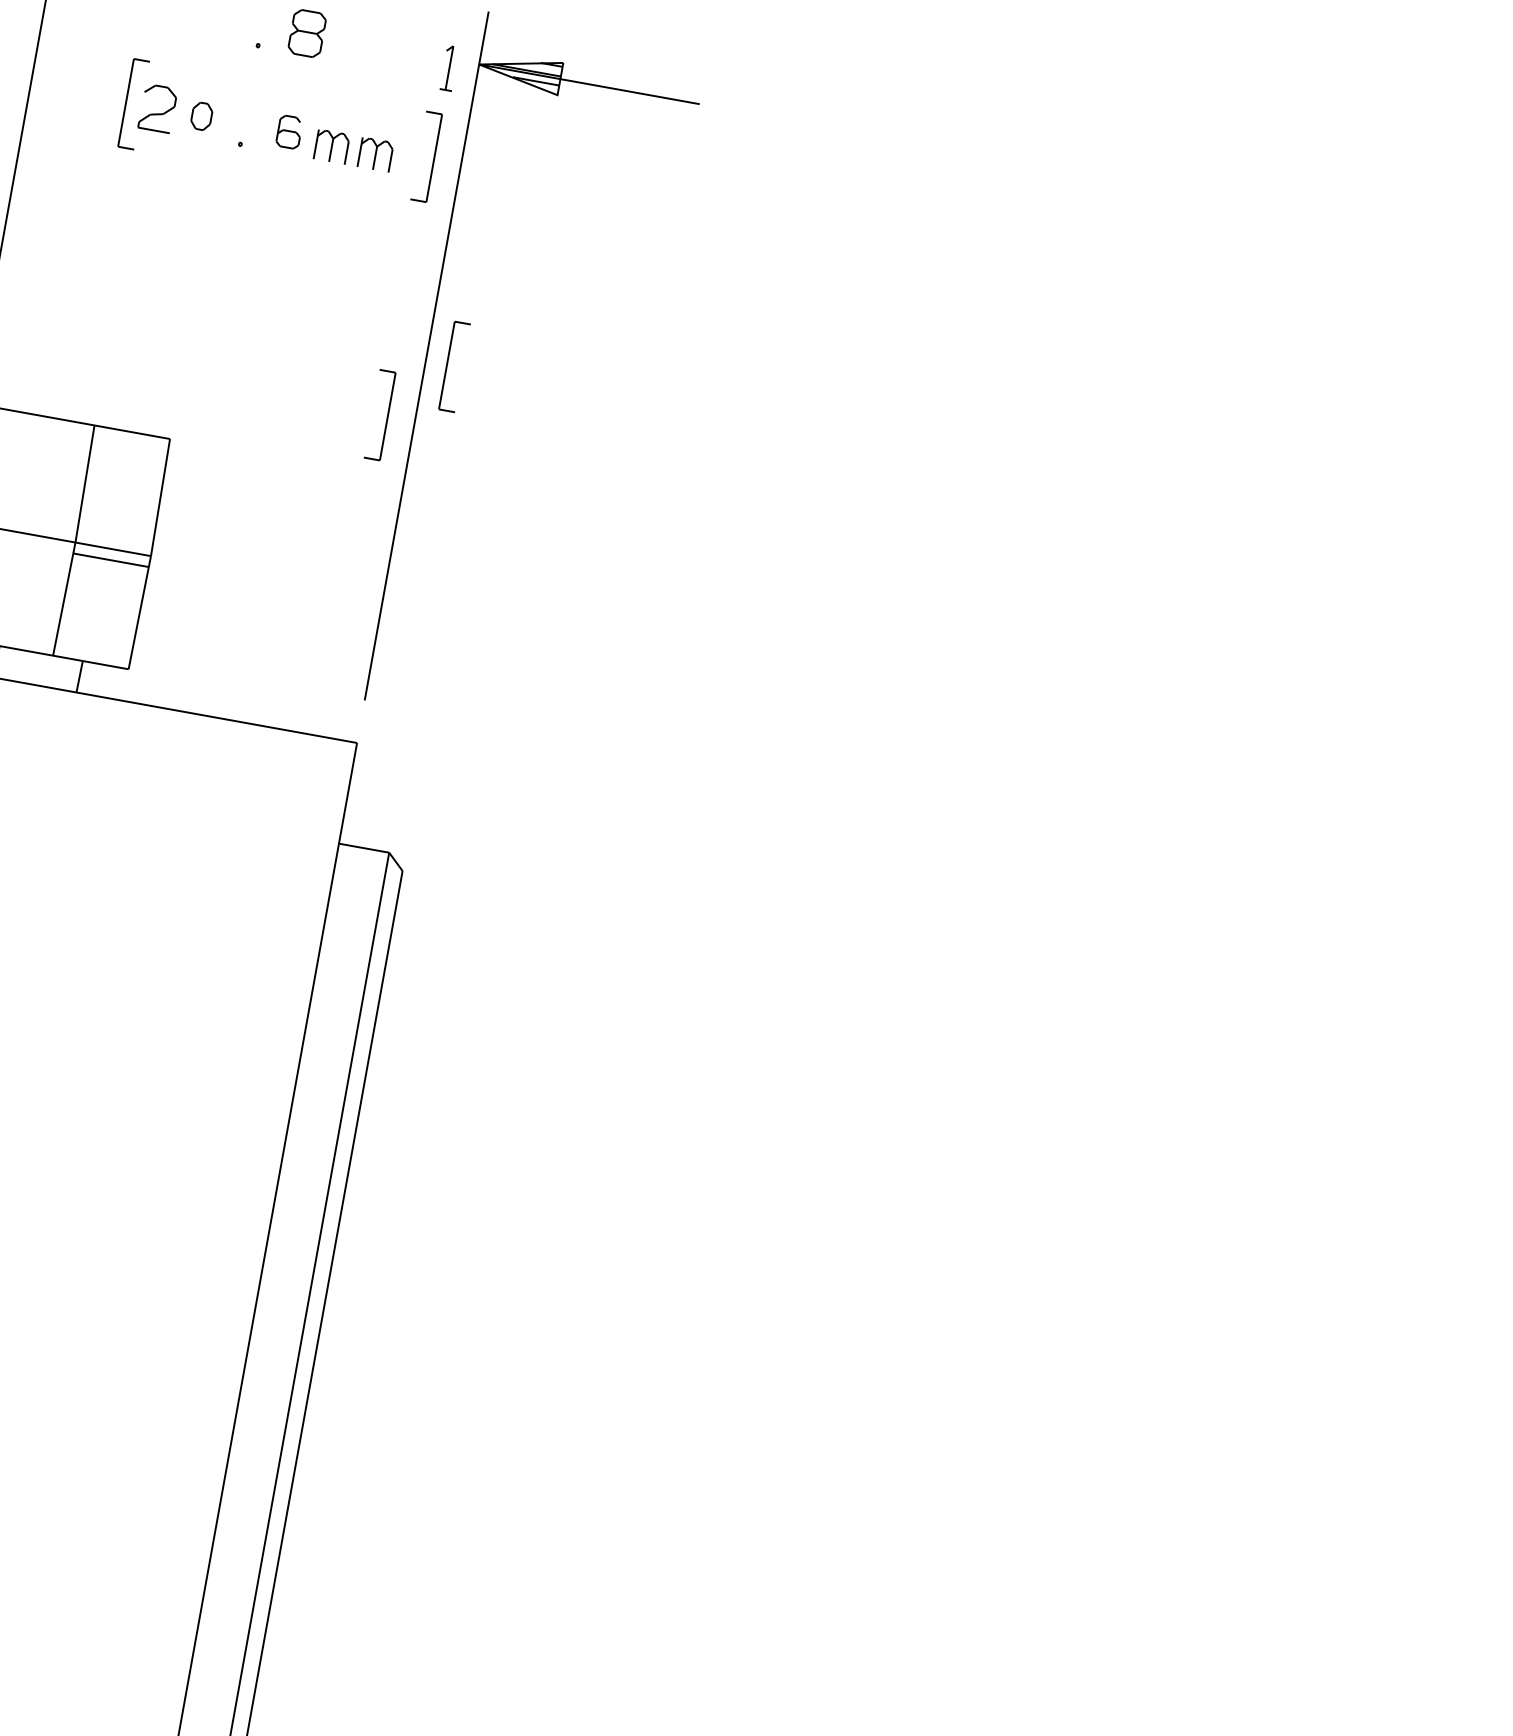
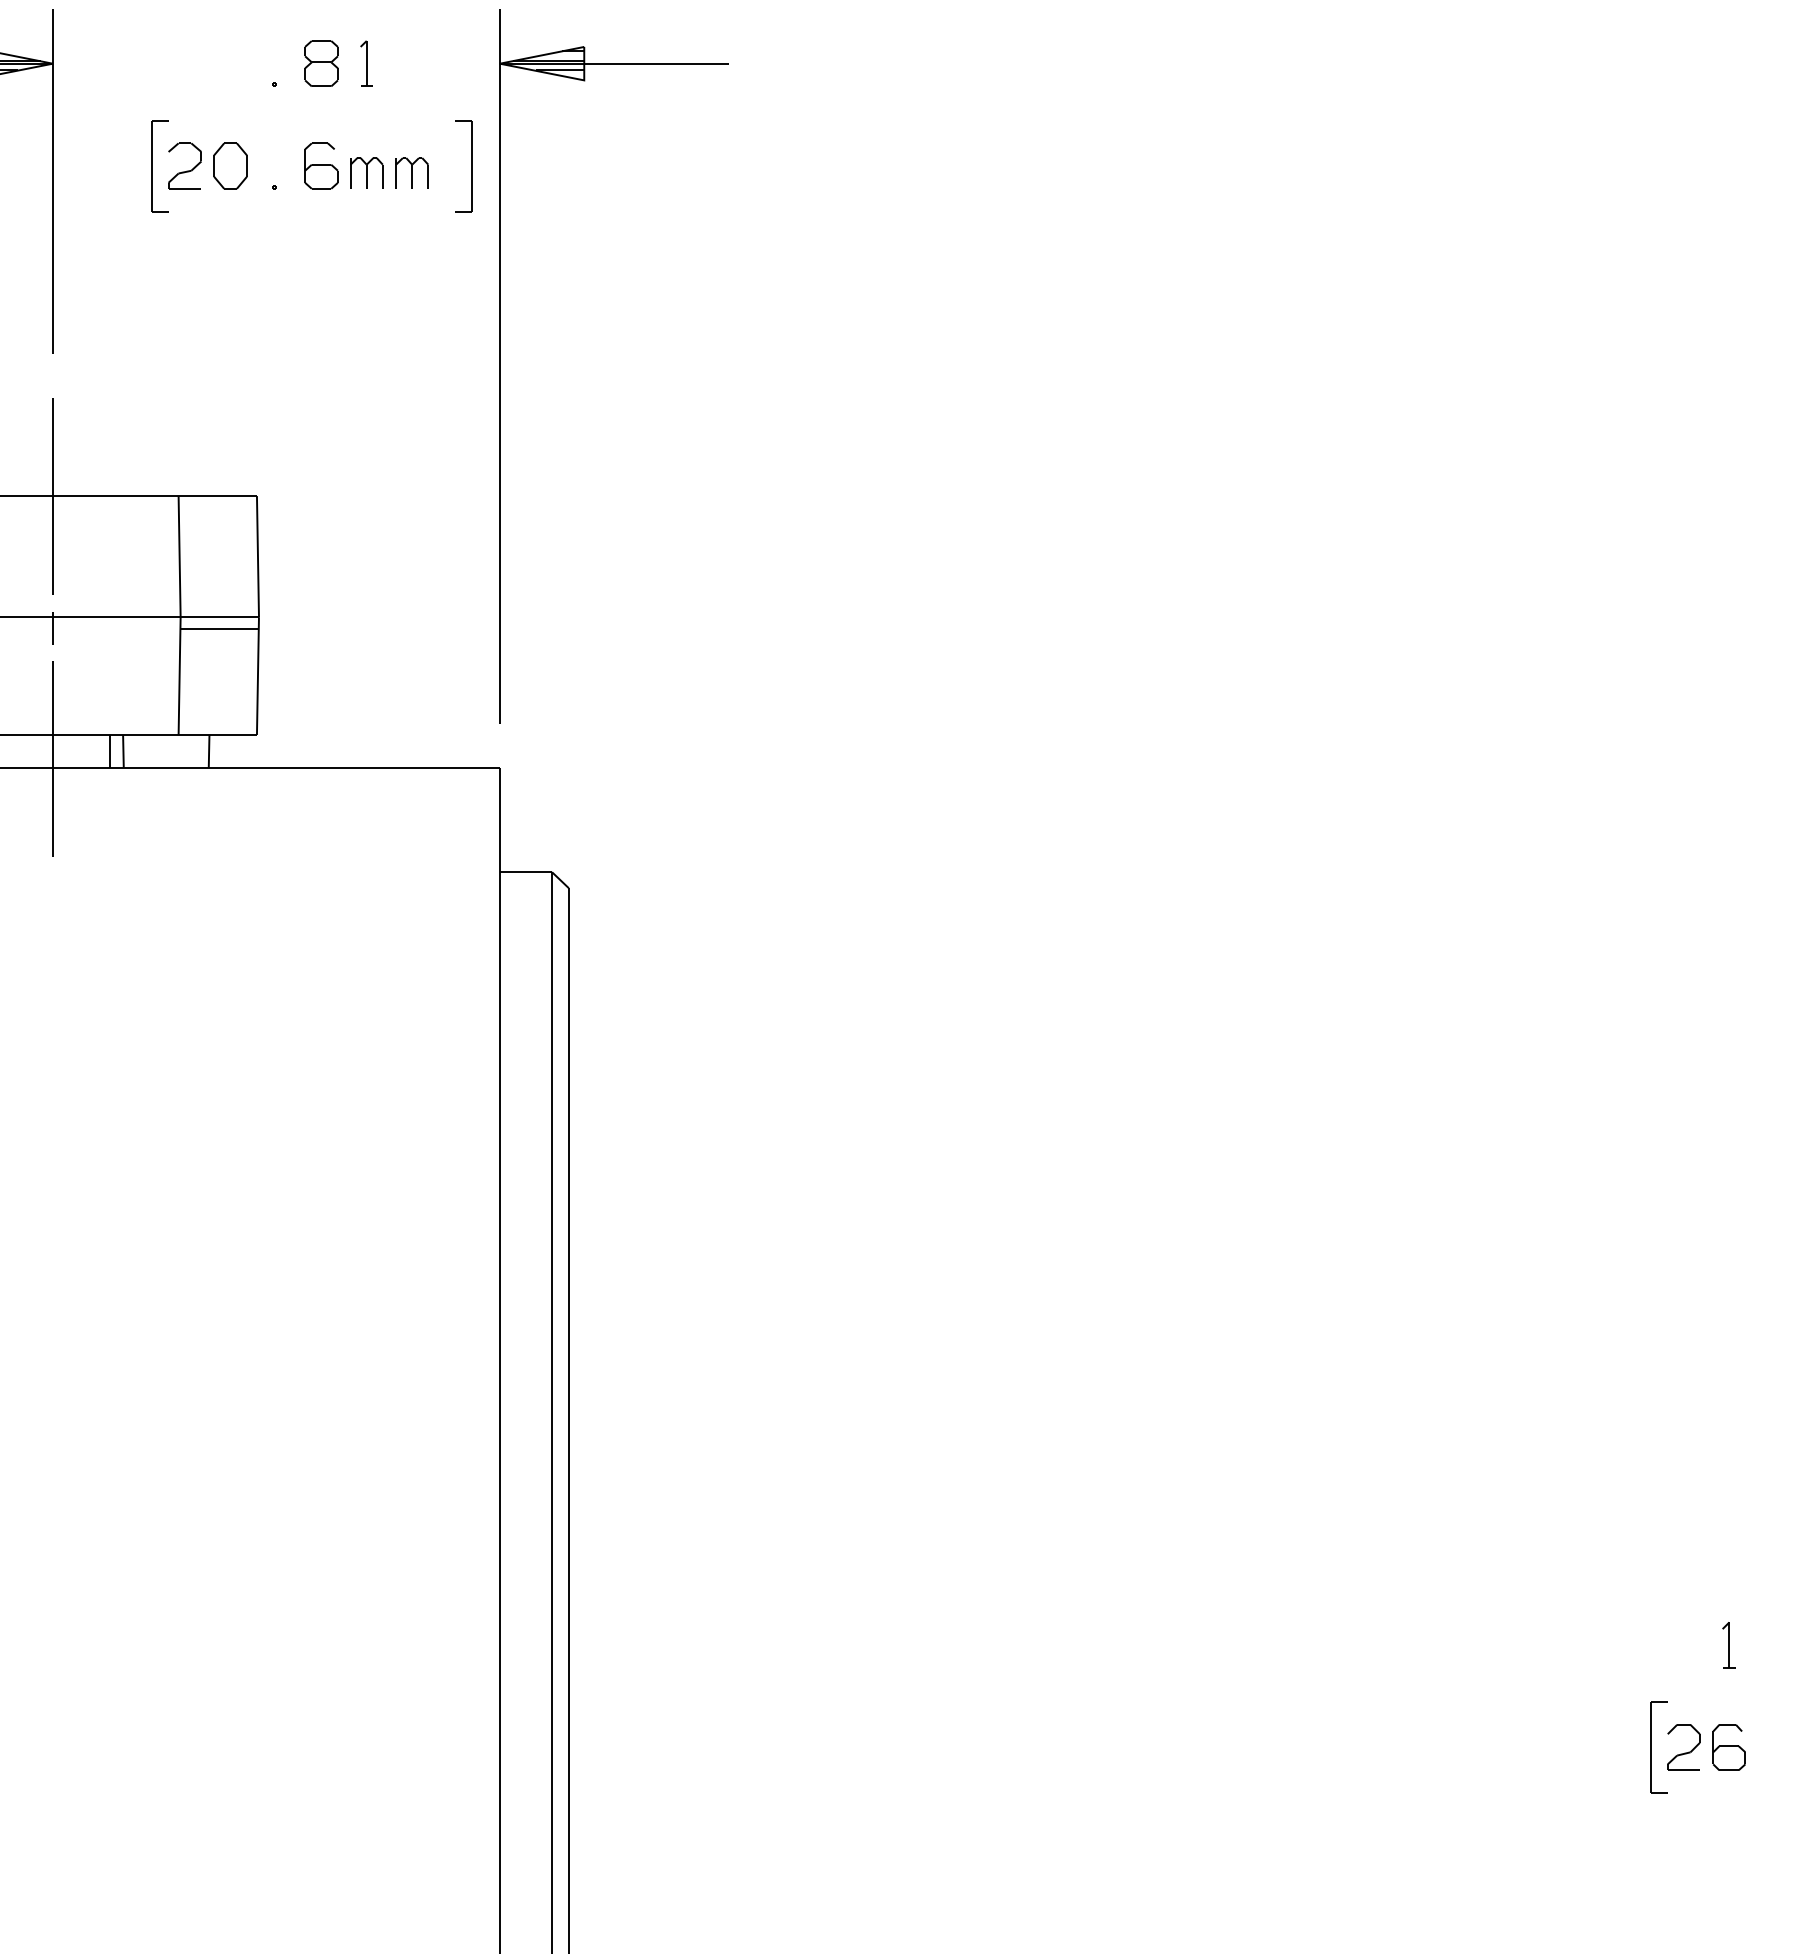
part: (449, 67) -> (366, 63), moved
part: (201, 115) -> (230, 165), size x1.67
part: (289, 131) -> (321, 165), size x1.43
part: (447, 365) -> (522, 372), removed
part: (387, 416) -> (471, 434), removed

